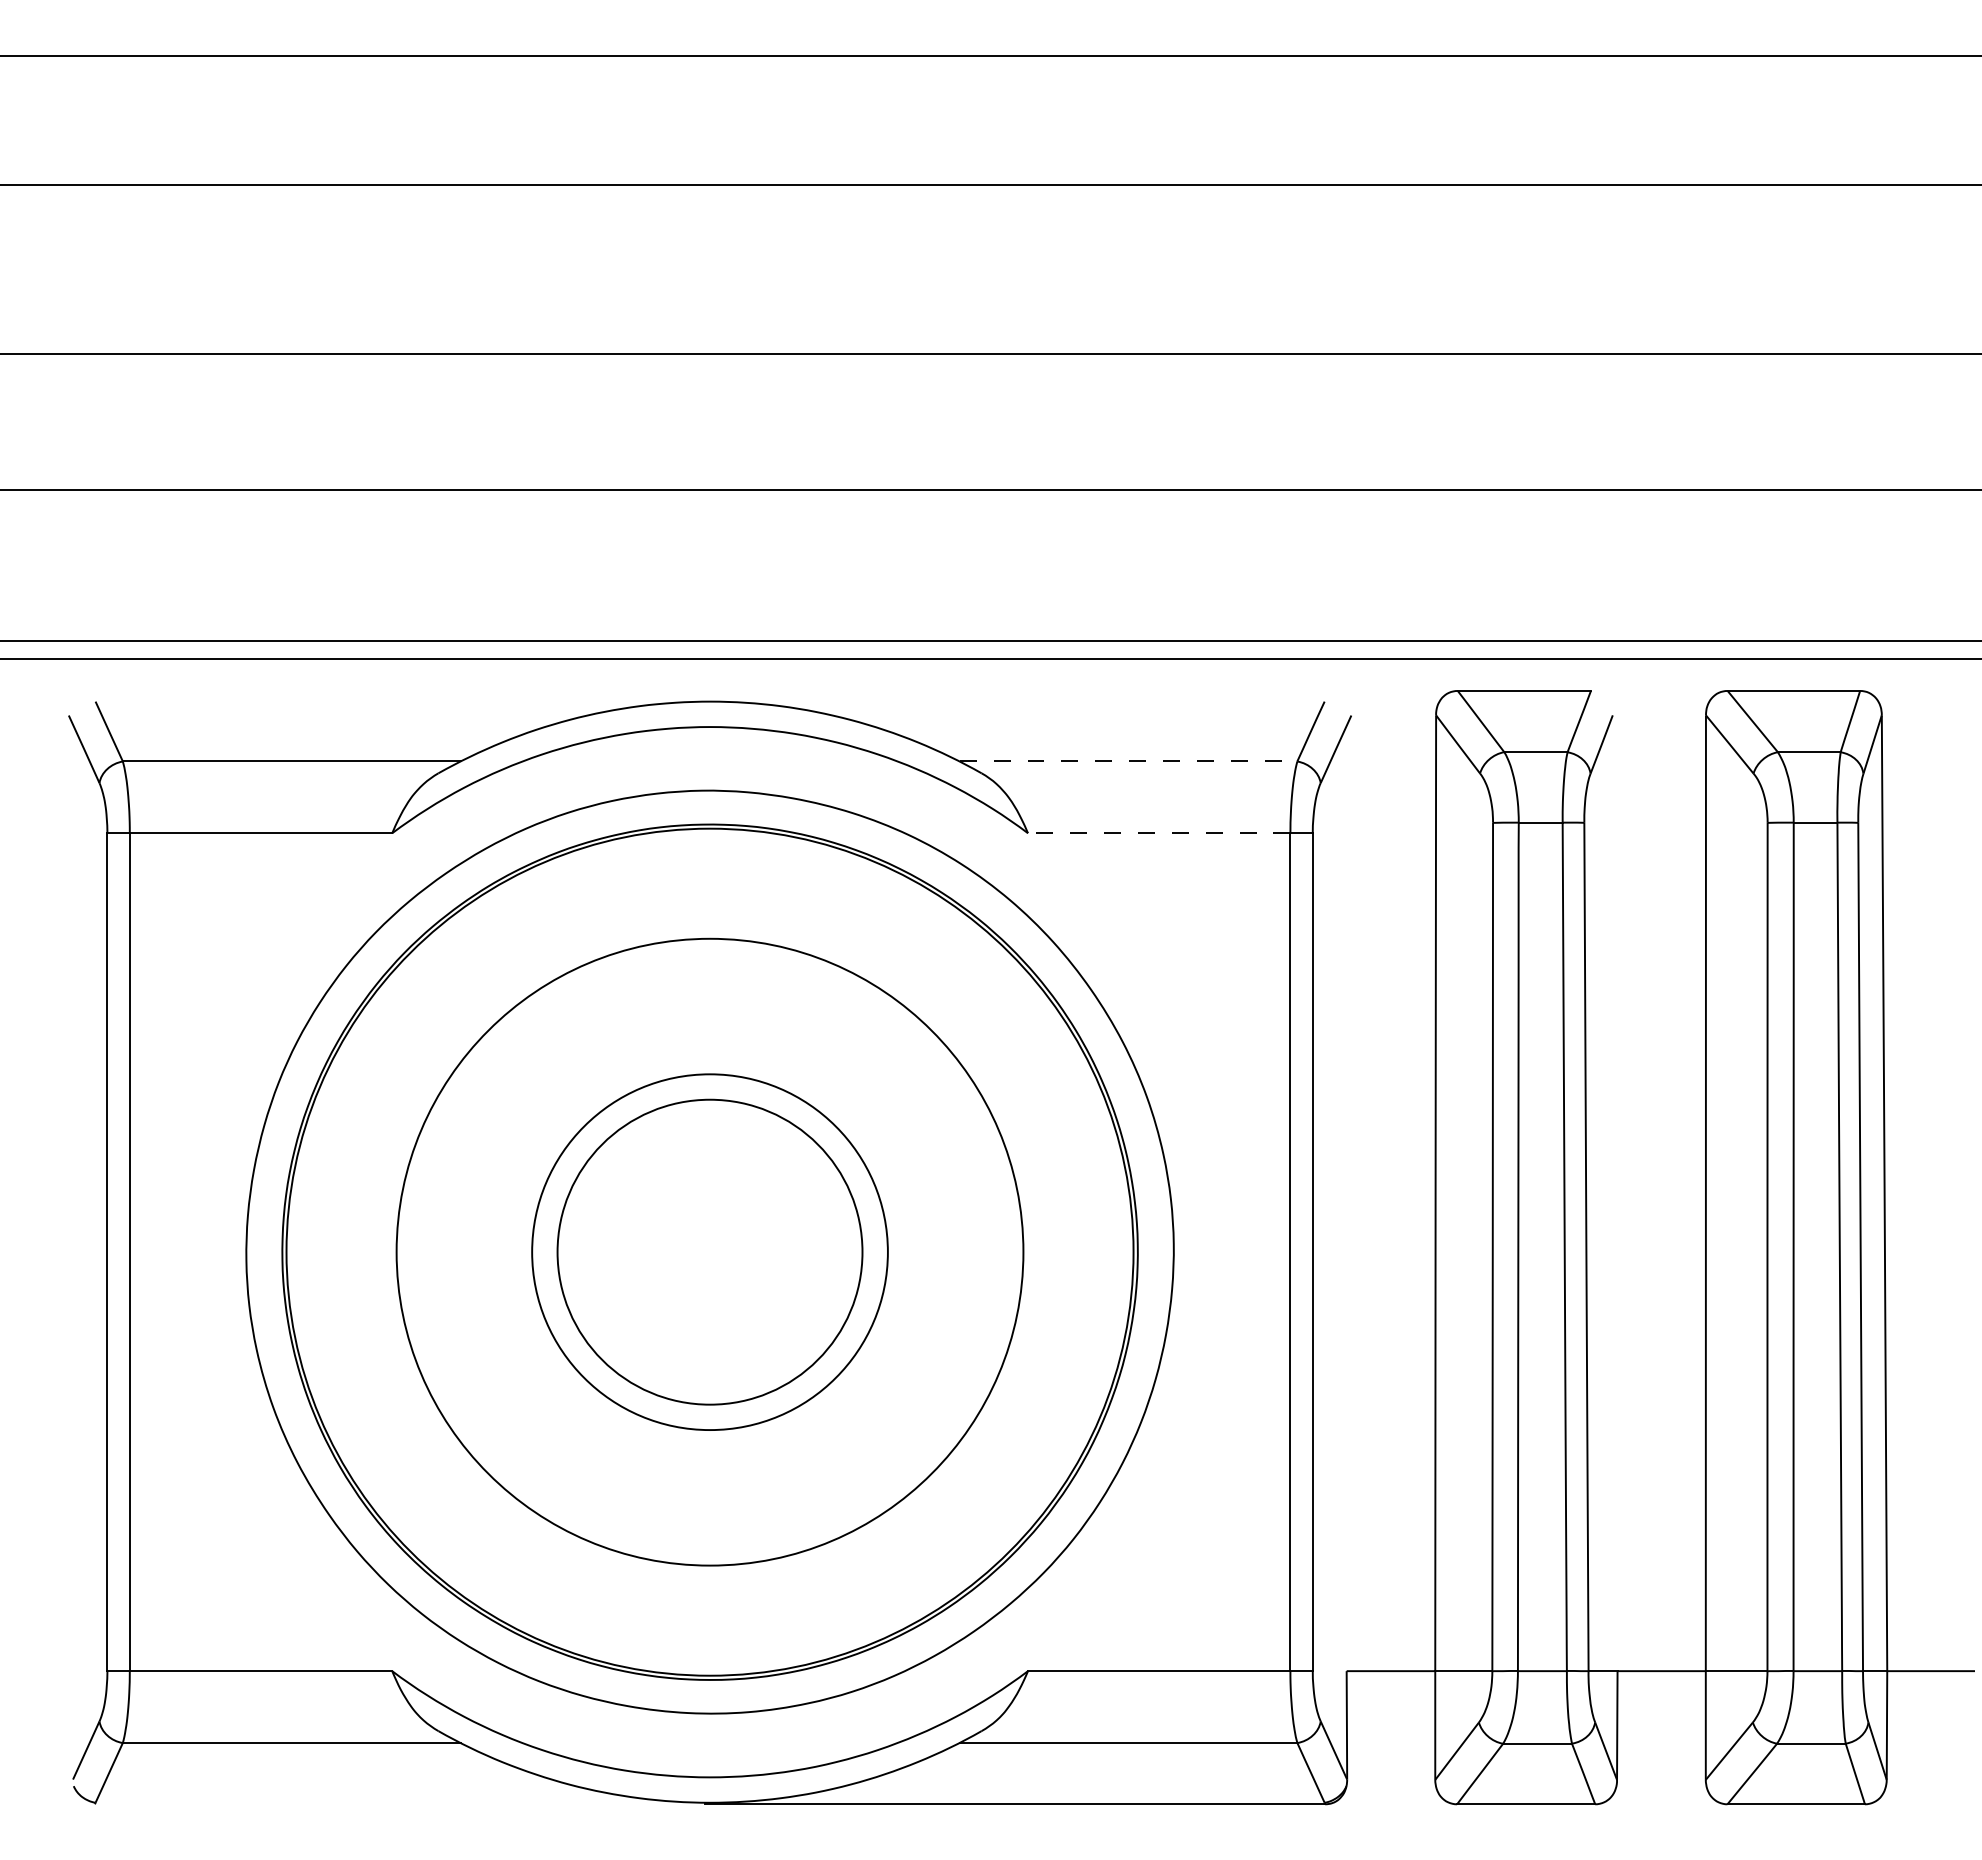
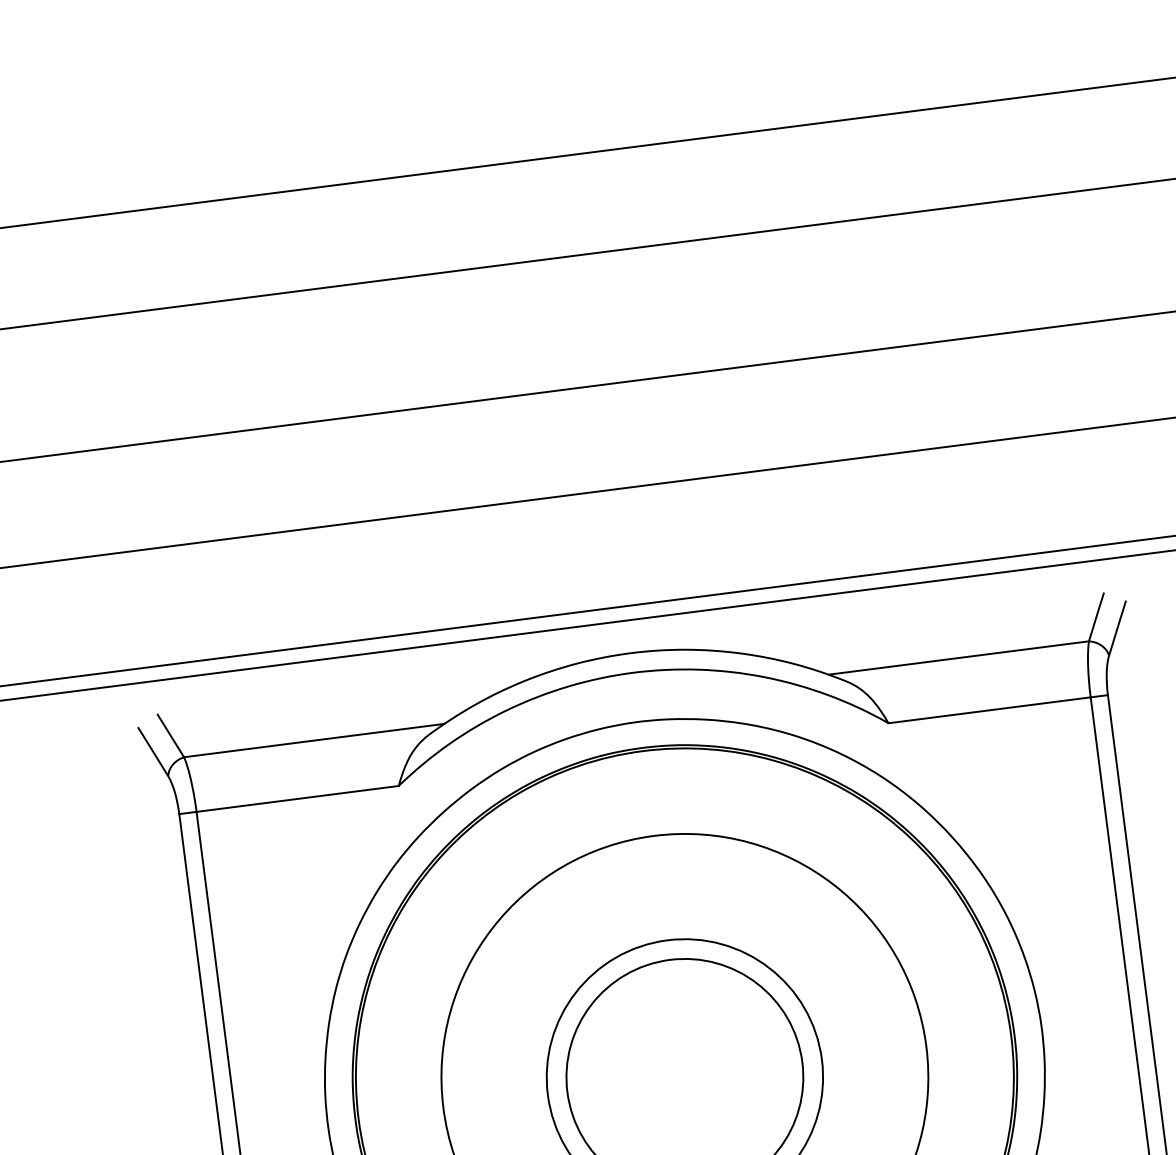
line: (1128, 761) -> (958, 658), dashed -> solid
line: (1158, 833) -> (989, 710), dashed -> solid

